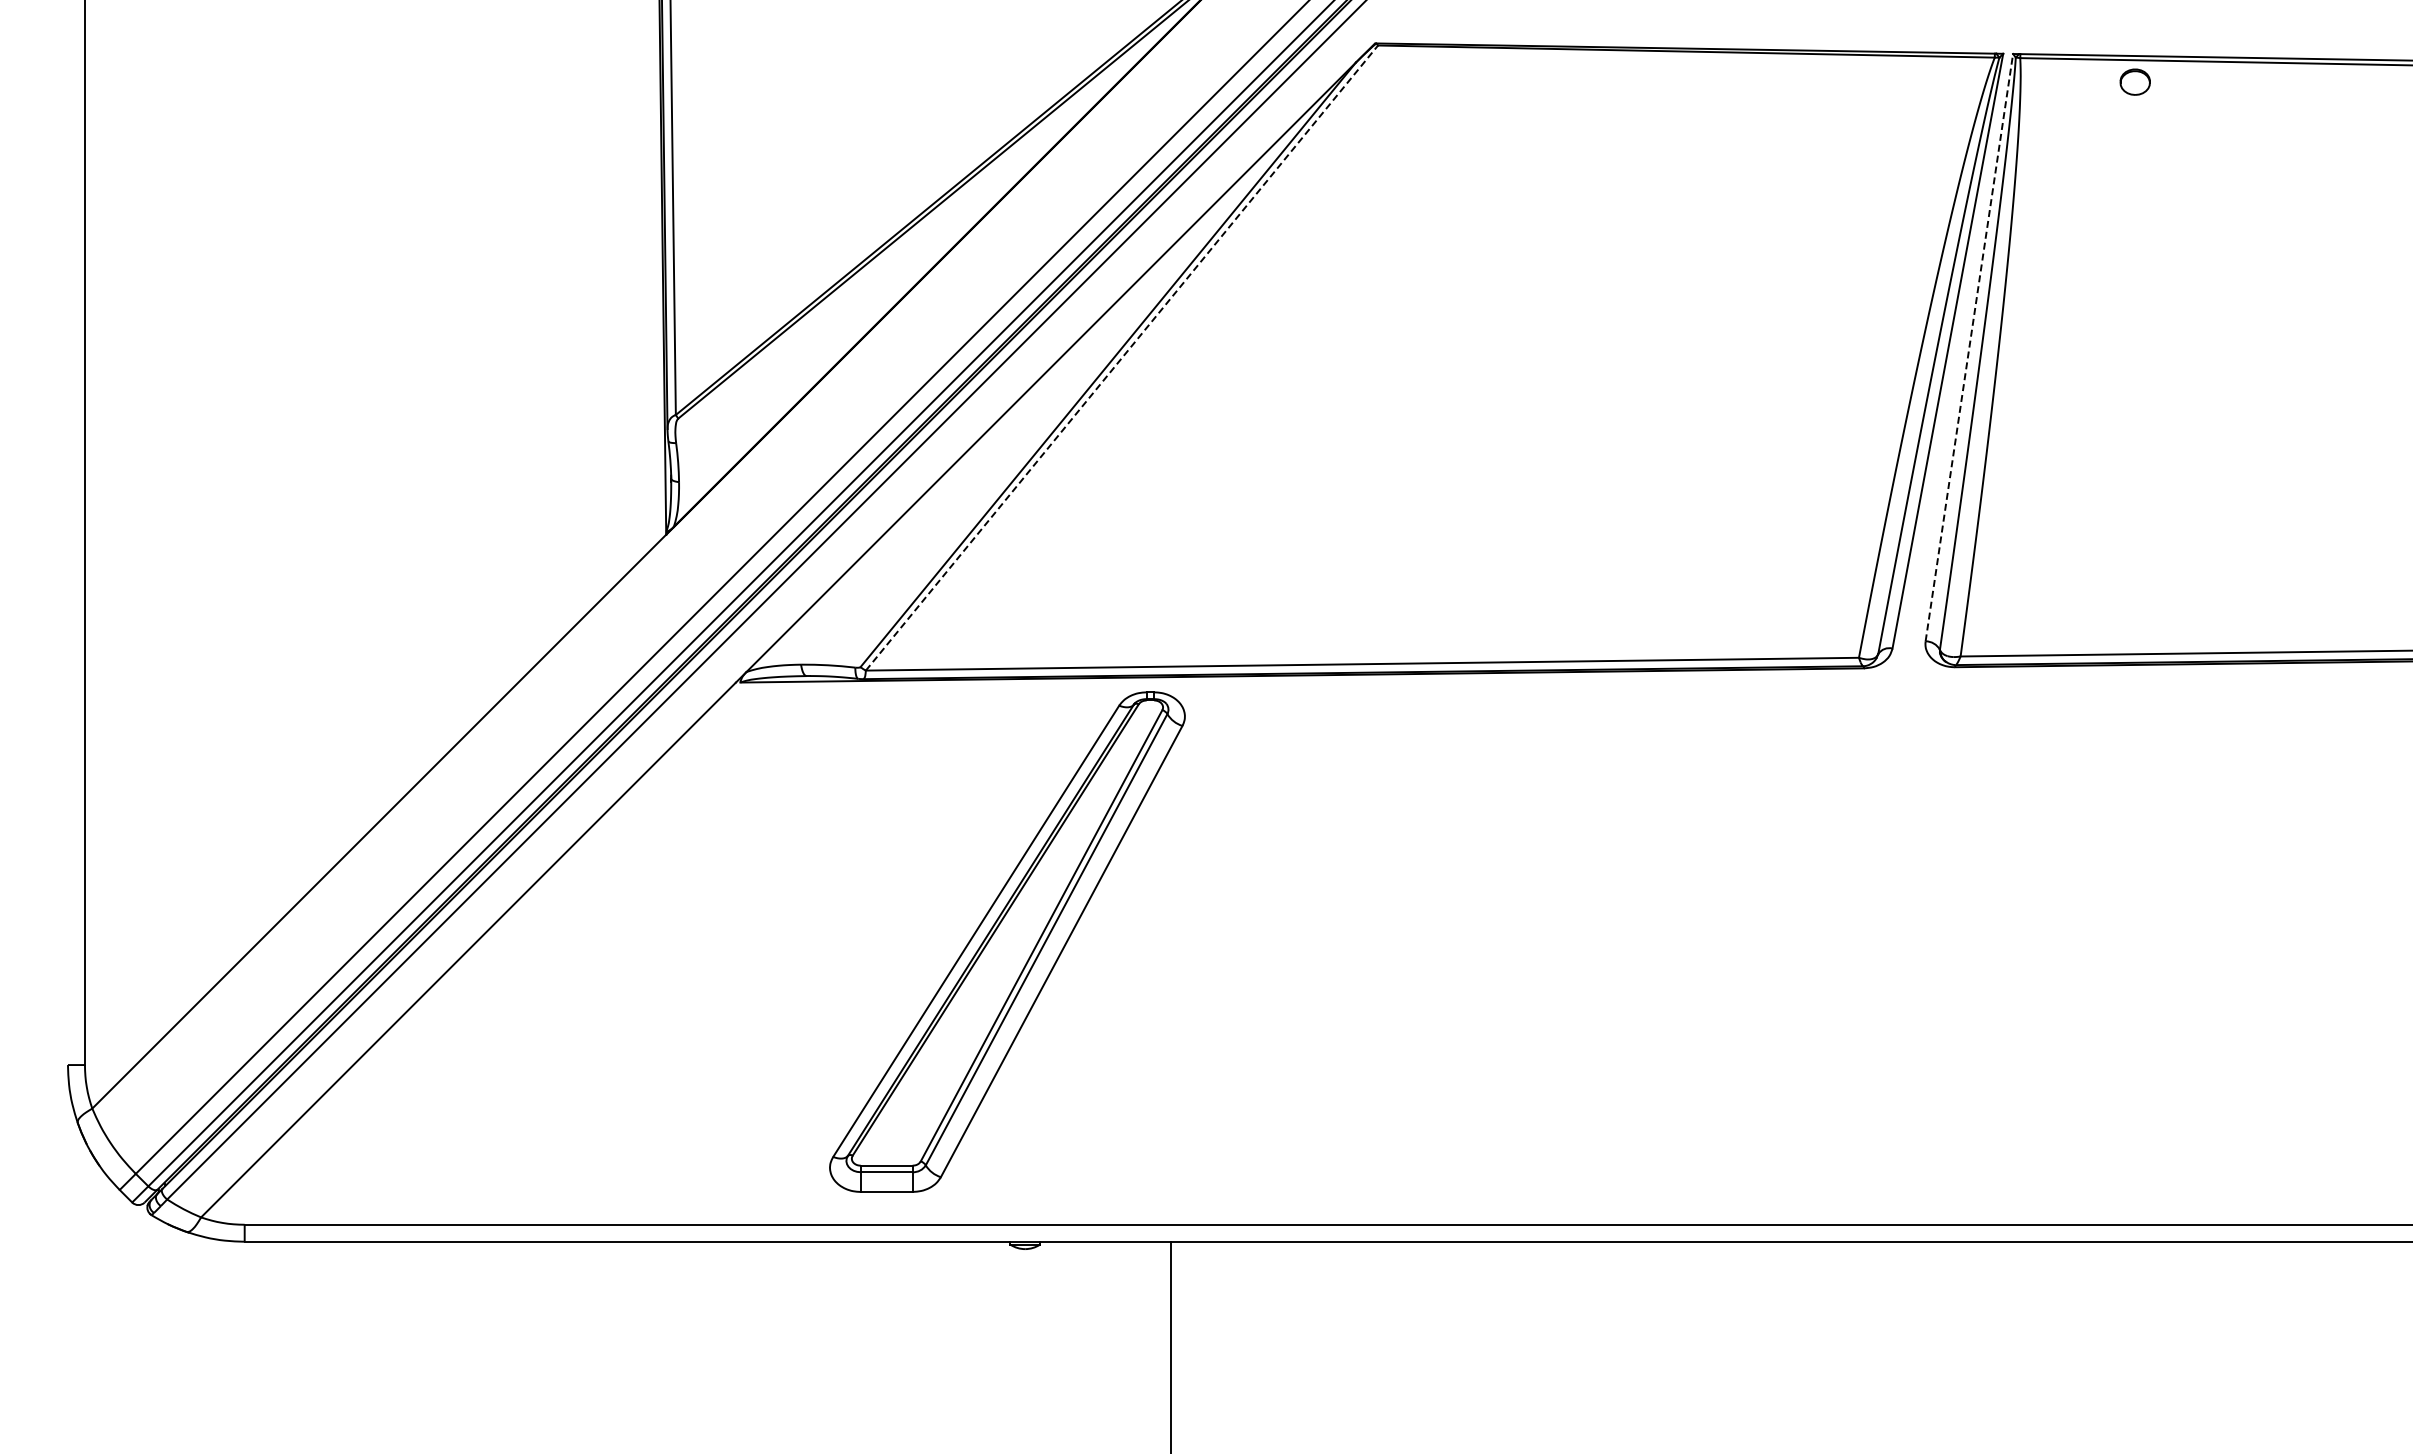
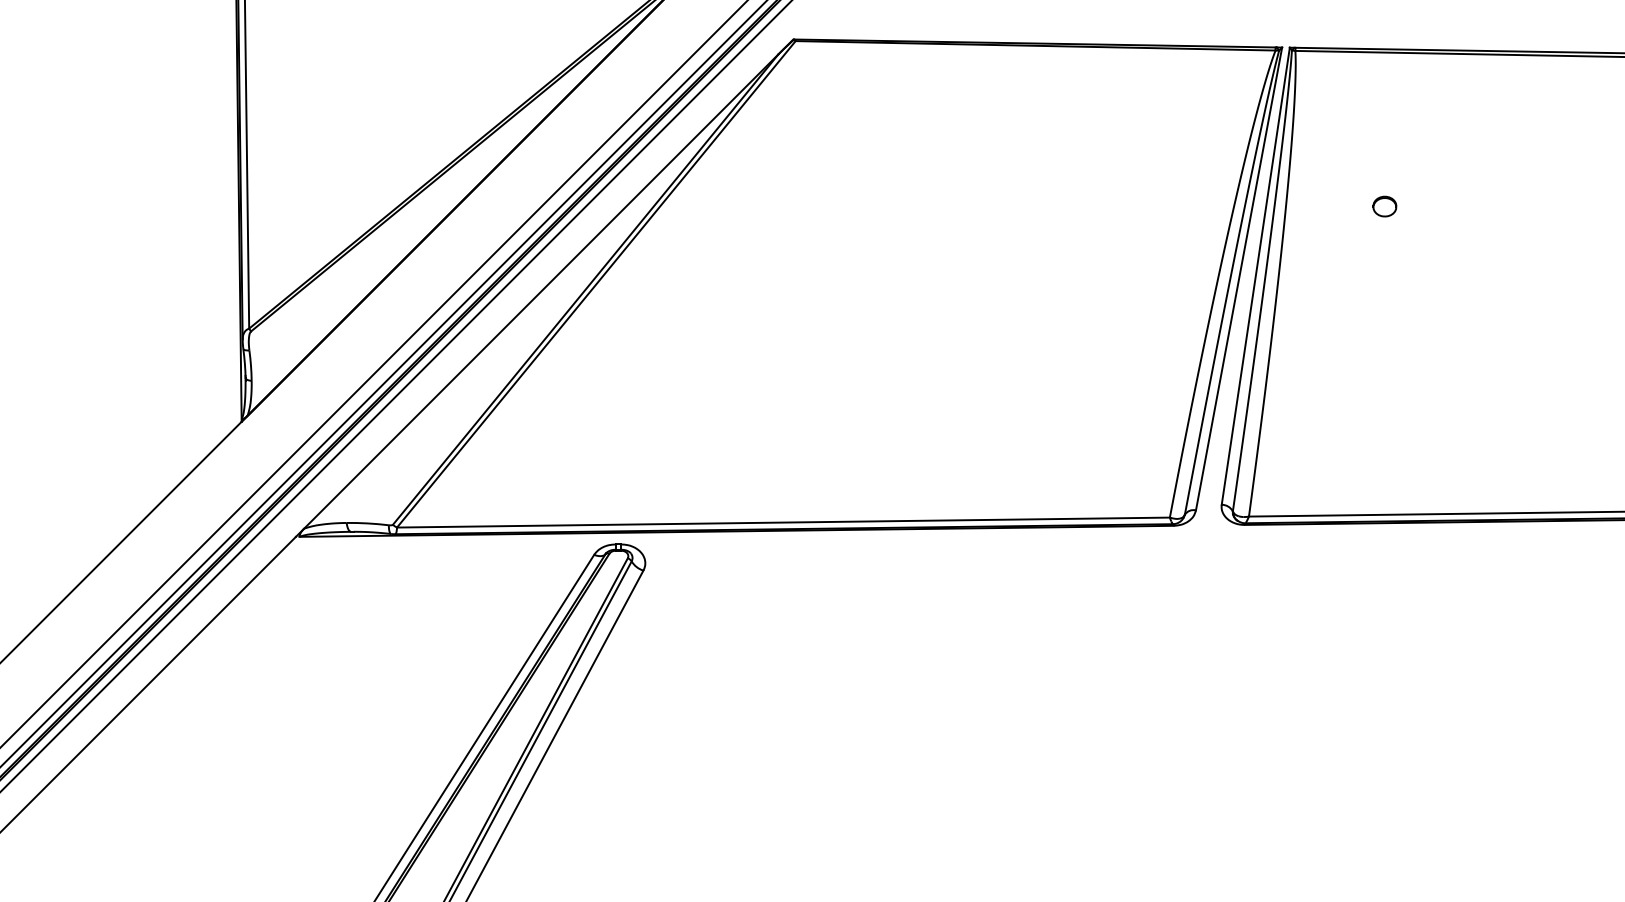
part: (2134, 81) -> (1384, 206), moved
line: (1969, 347) -> (1255, 276), dashed -> solid
line: (1122, 357) -> (596, 283), dashed -> solid

